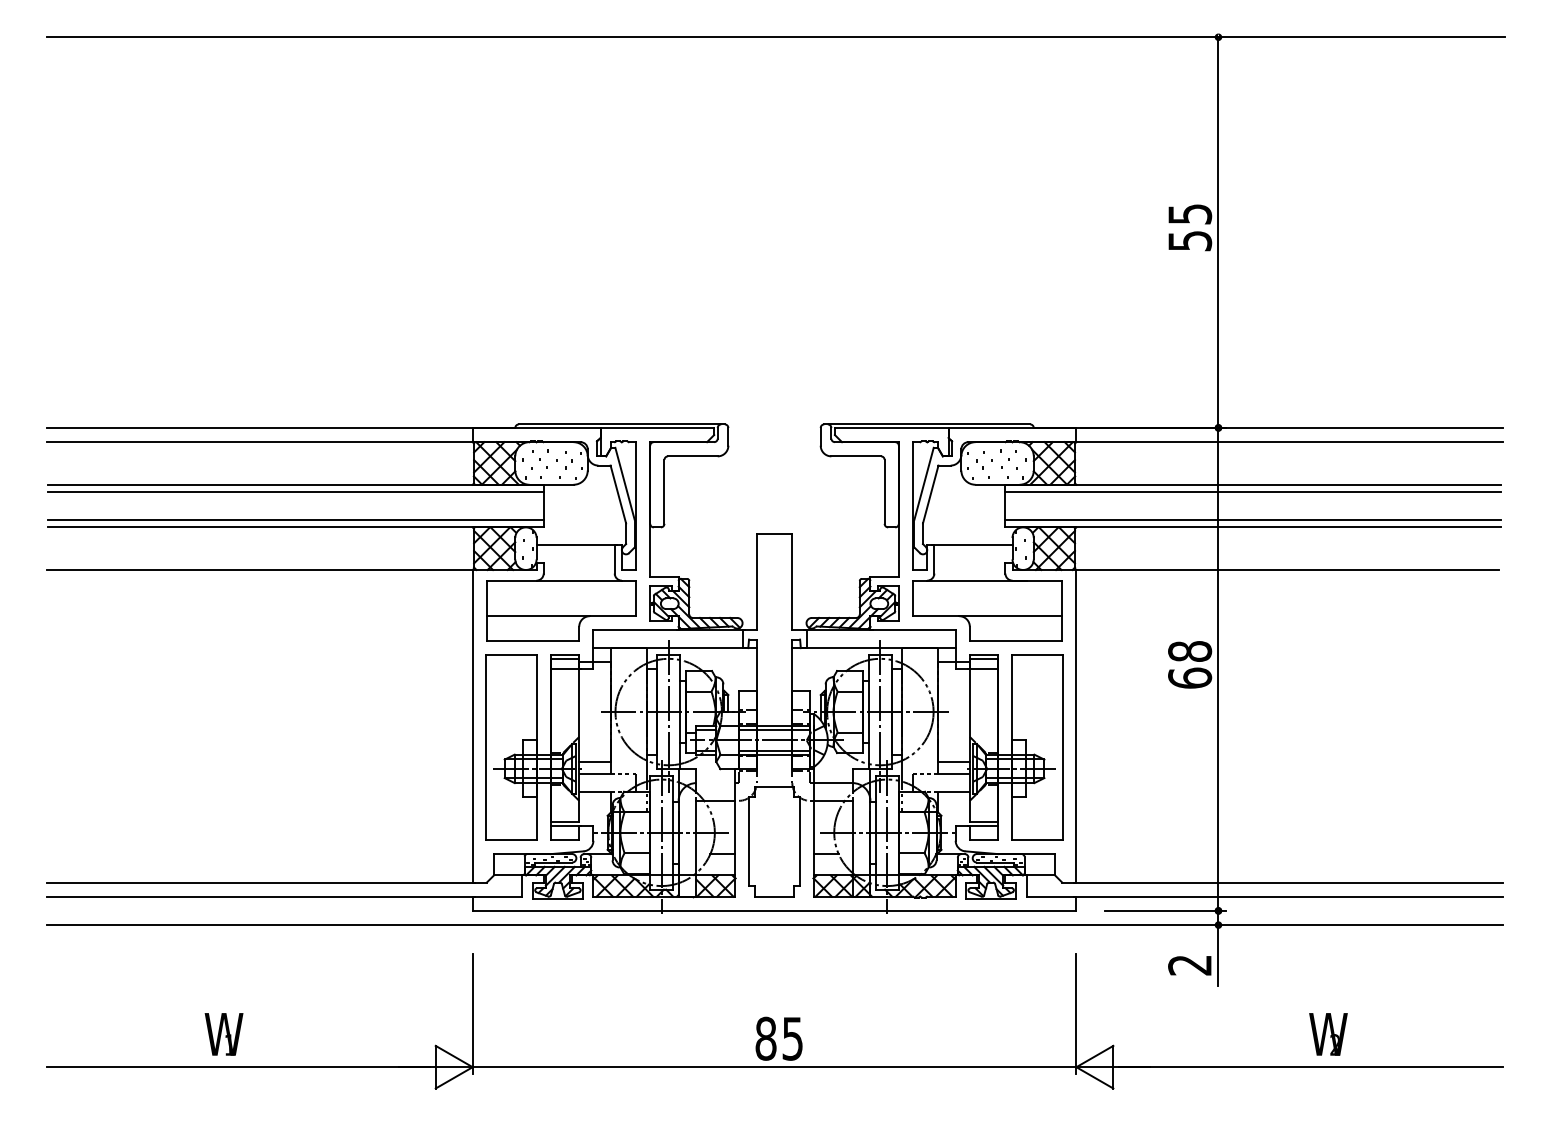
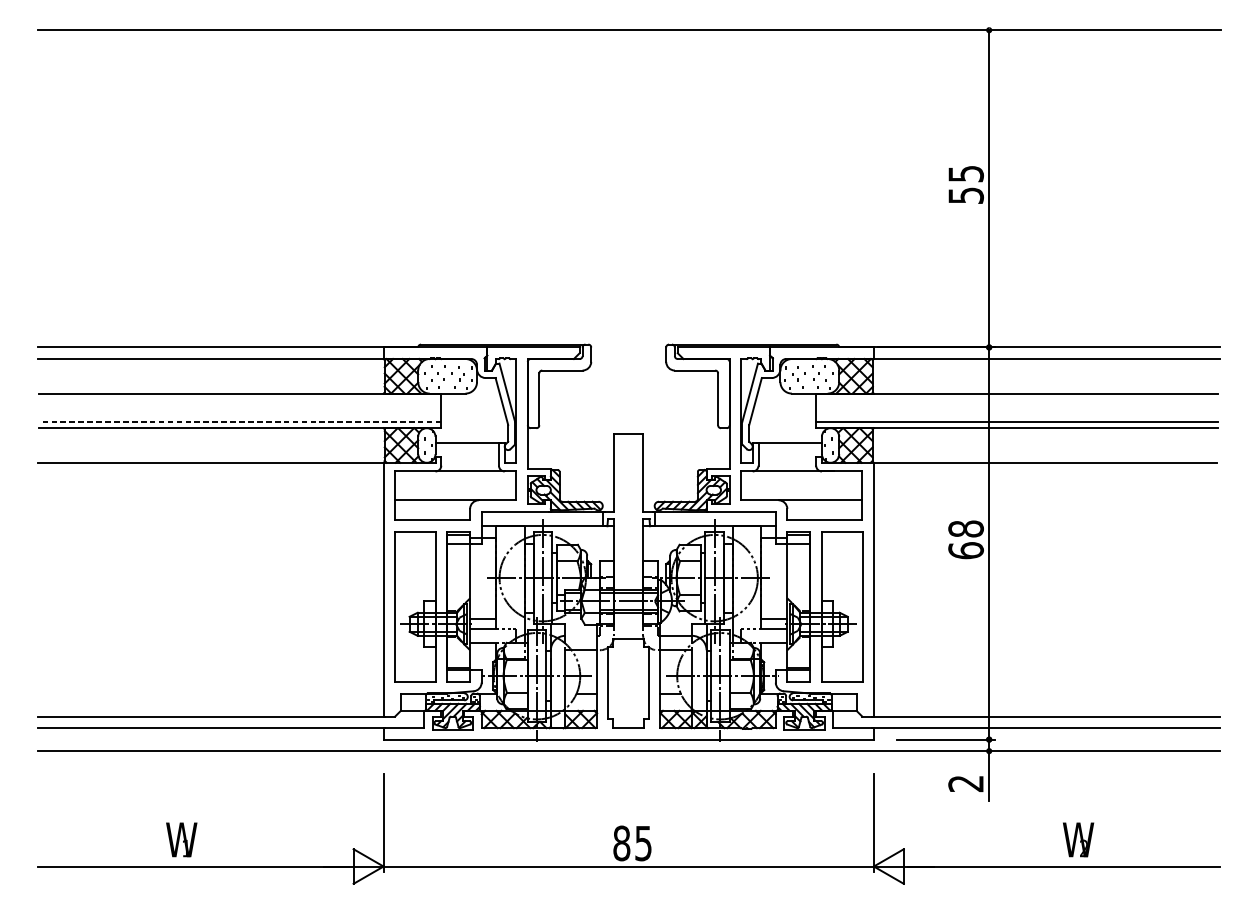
line: (295, 491) -> (239, 399), removed
line: (1252, 491) -> (1016, 399), removed
line: (296, 520) -> (240, 422), solid -> dashed

